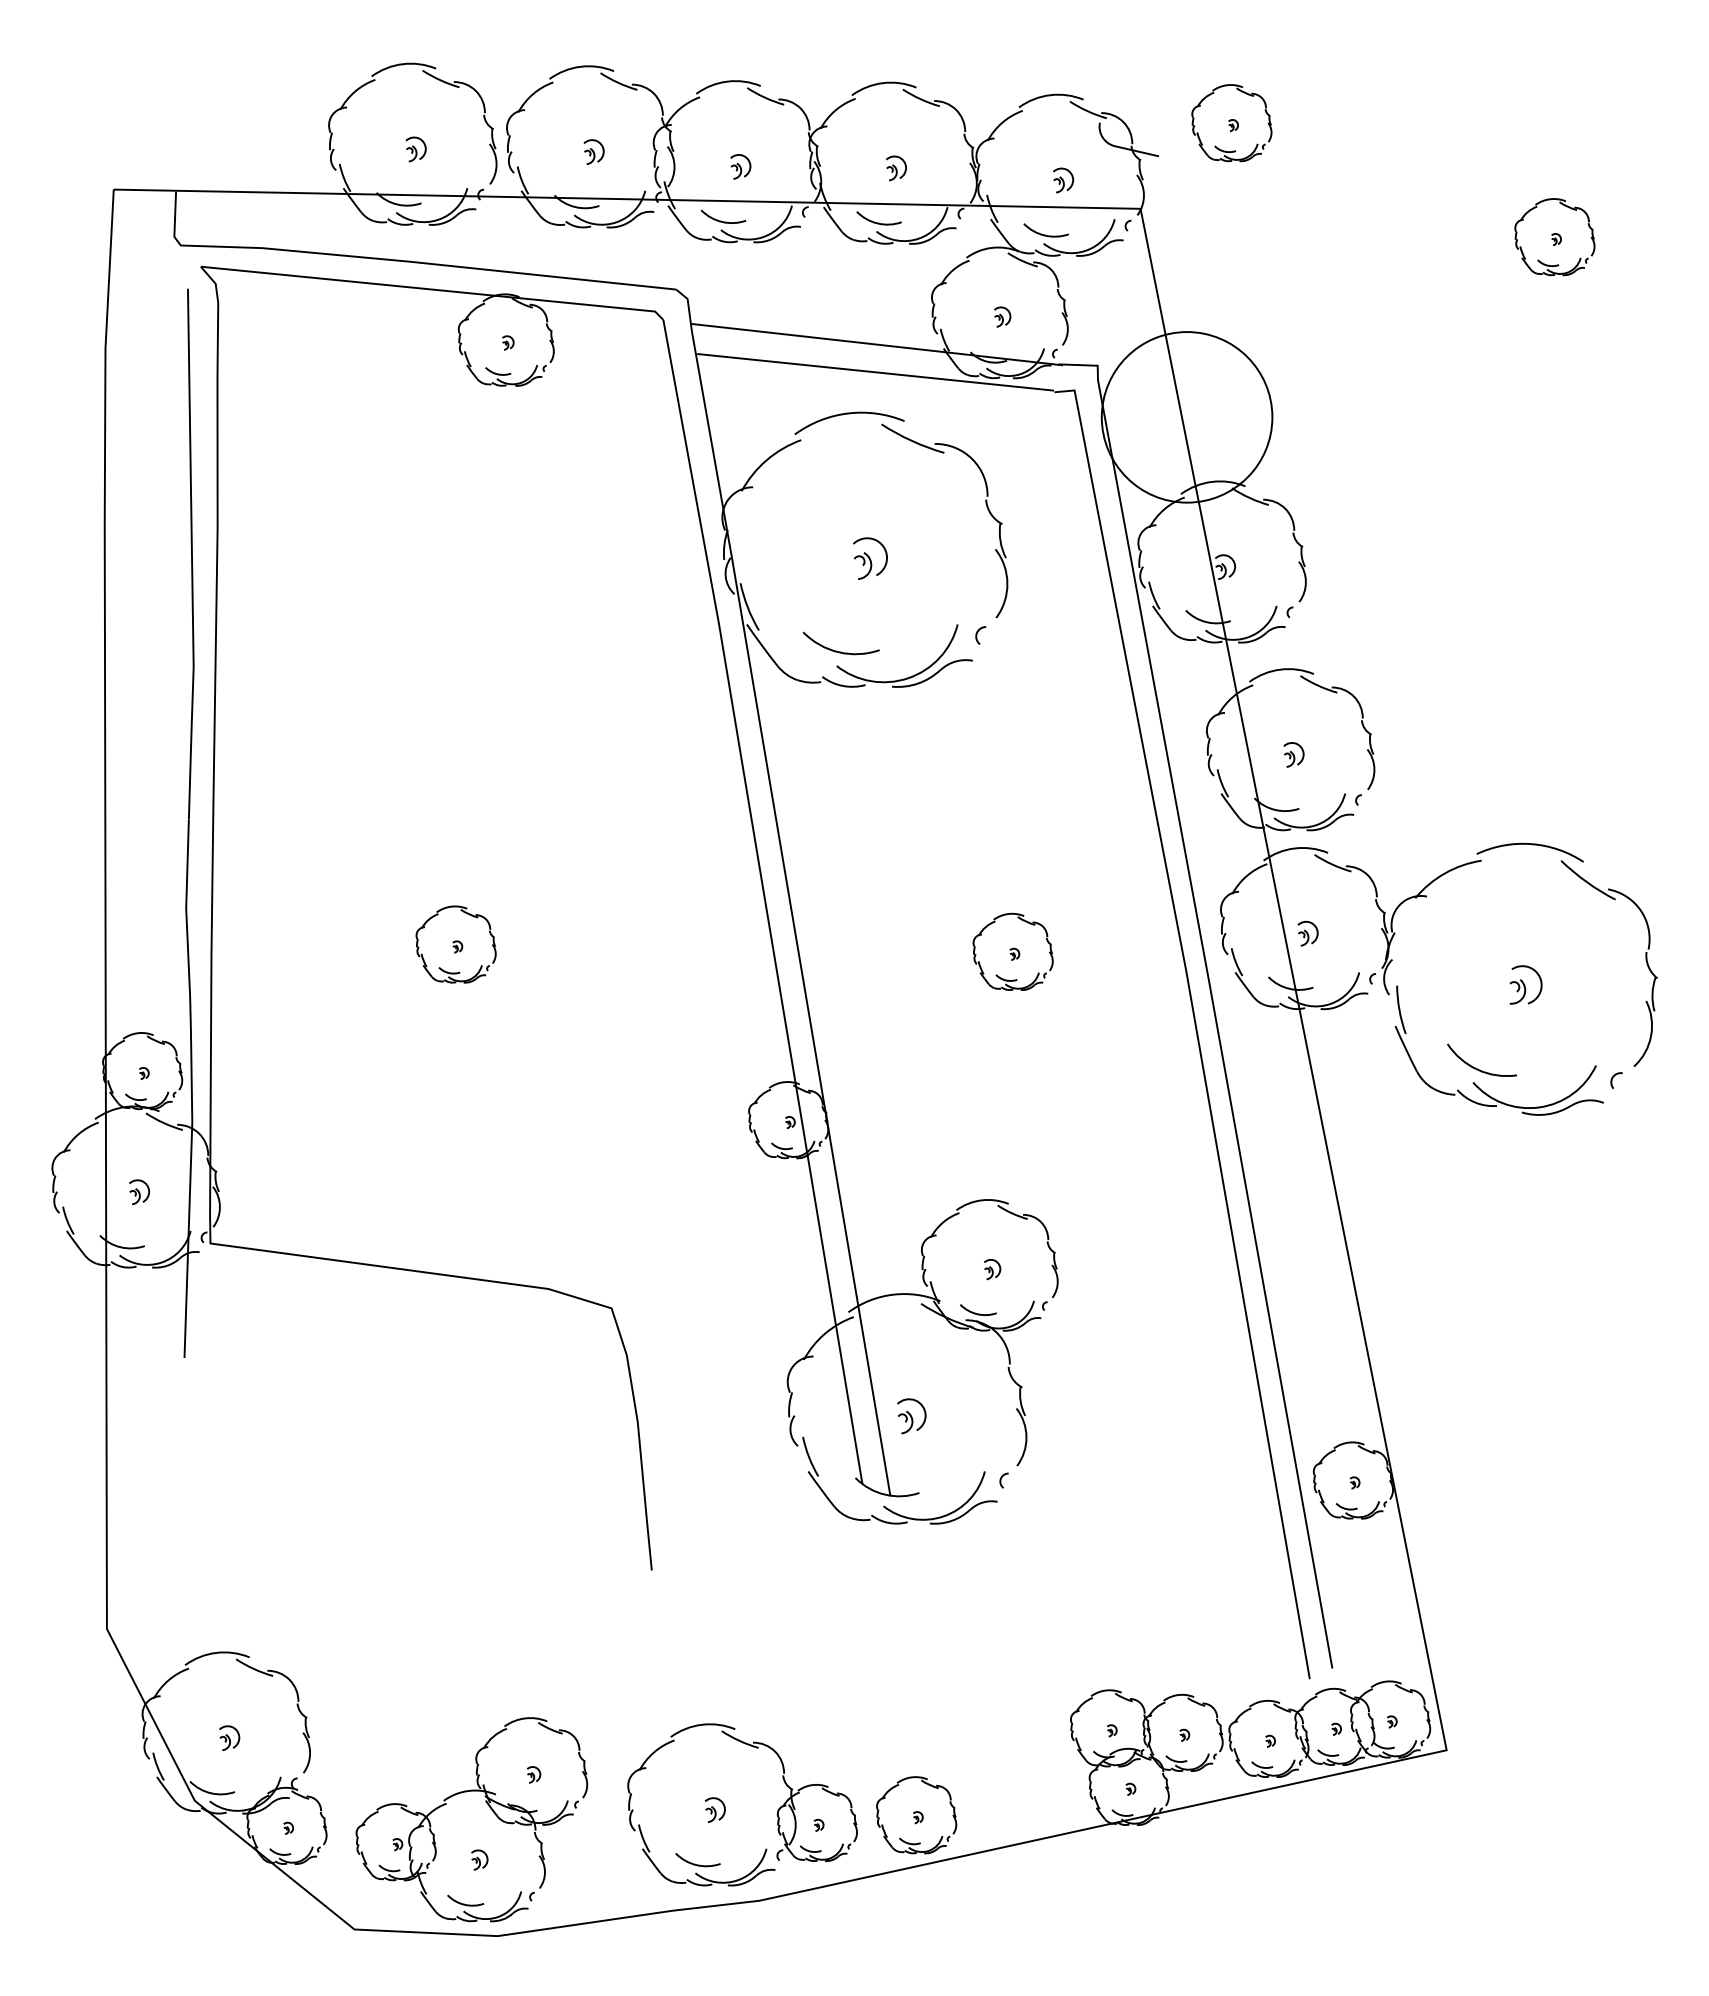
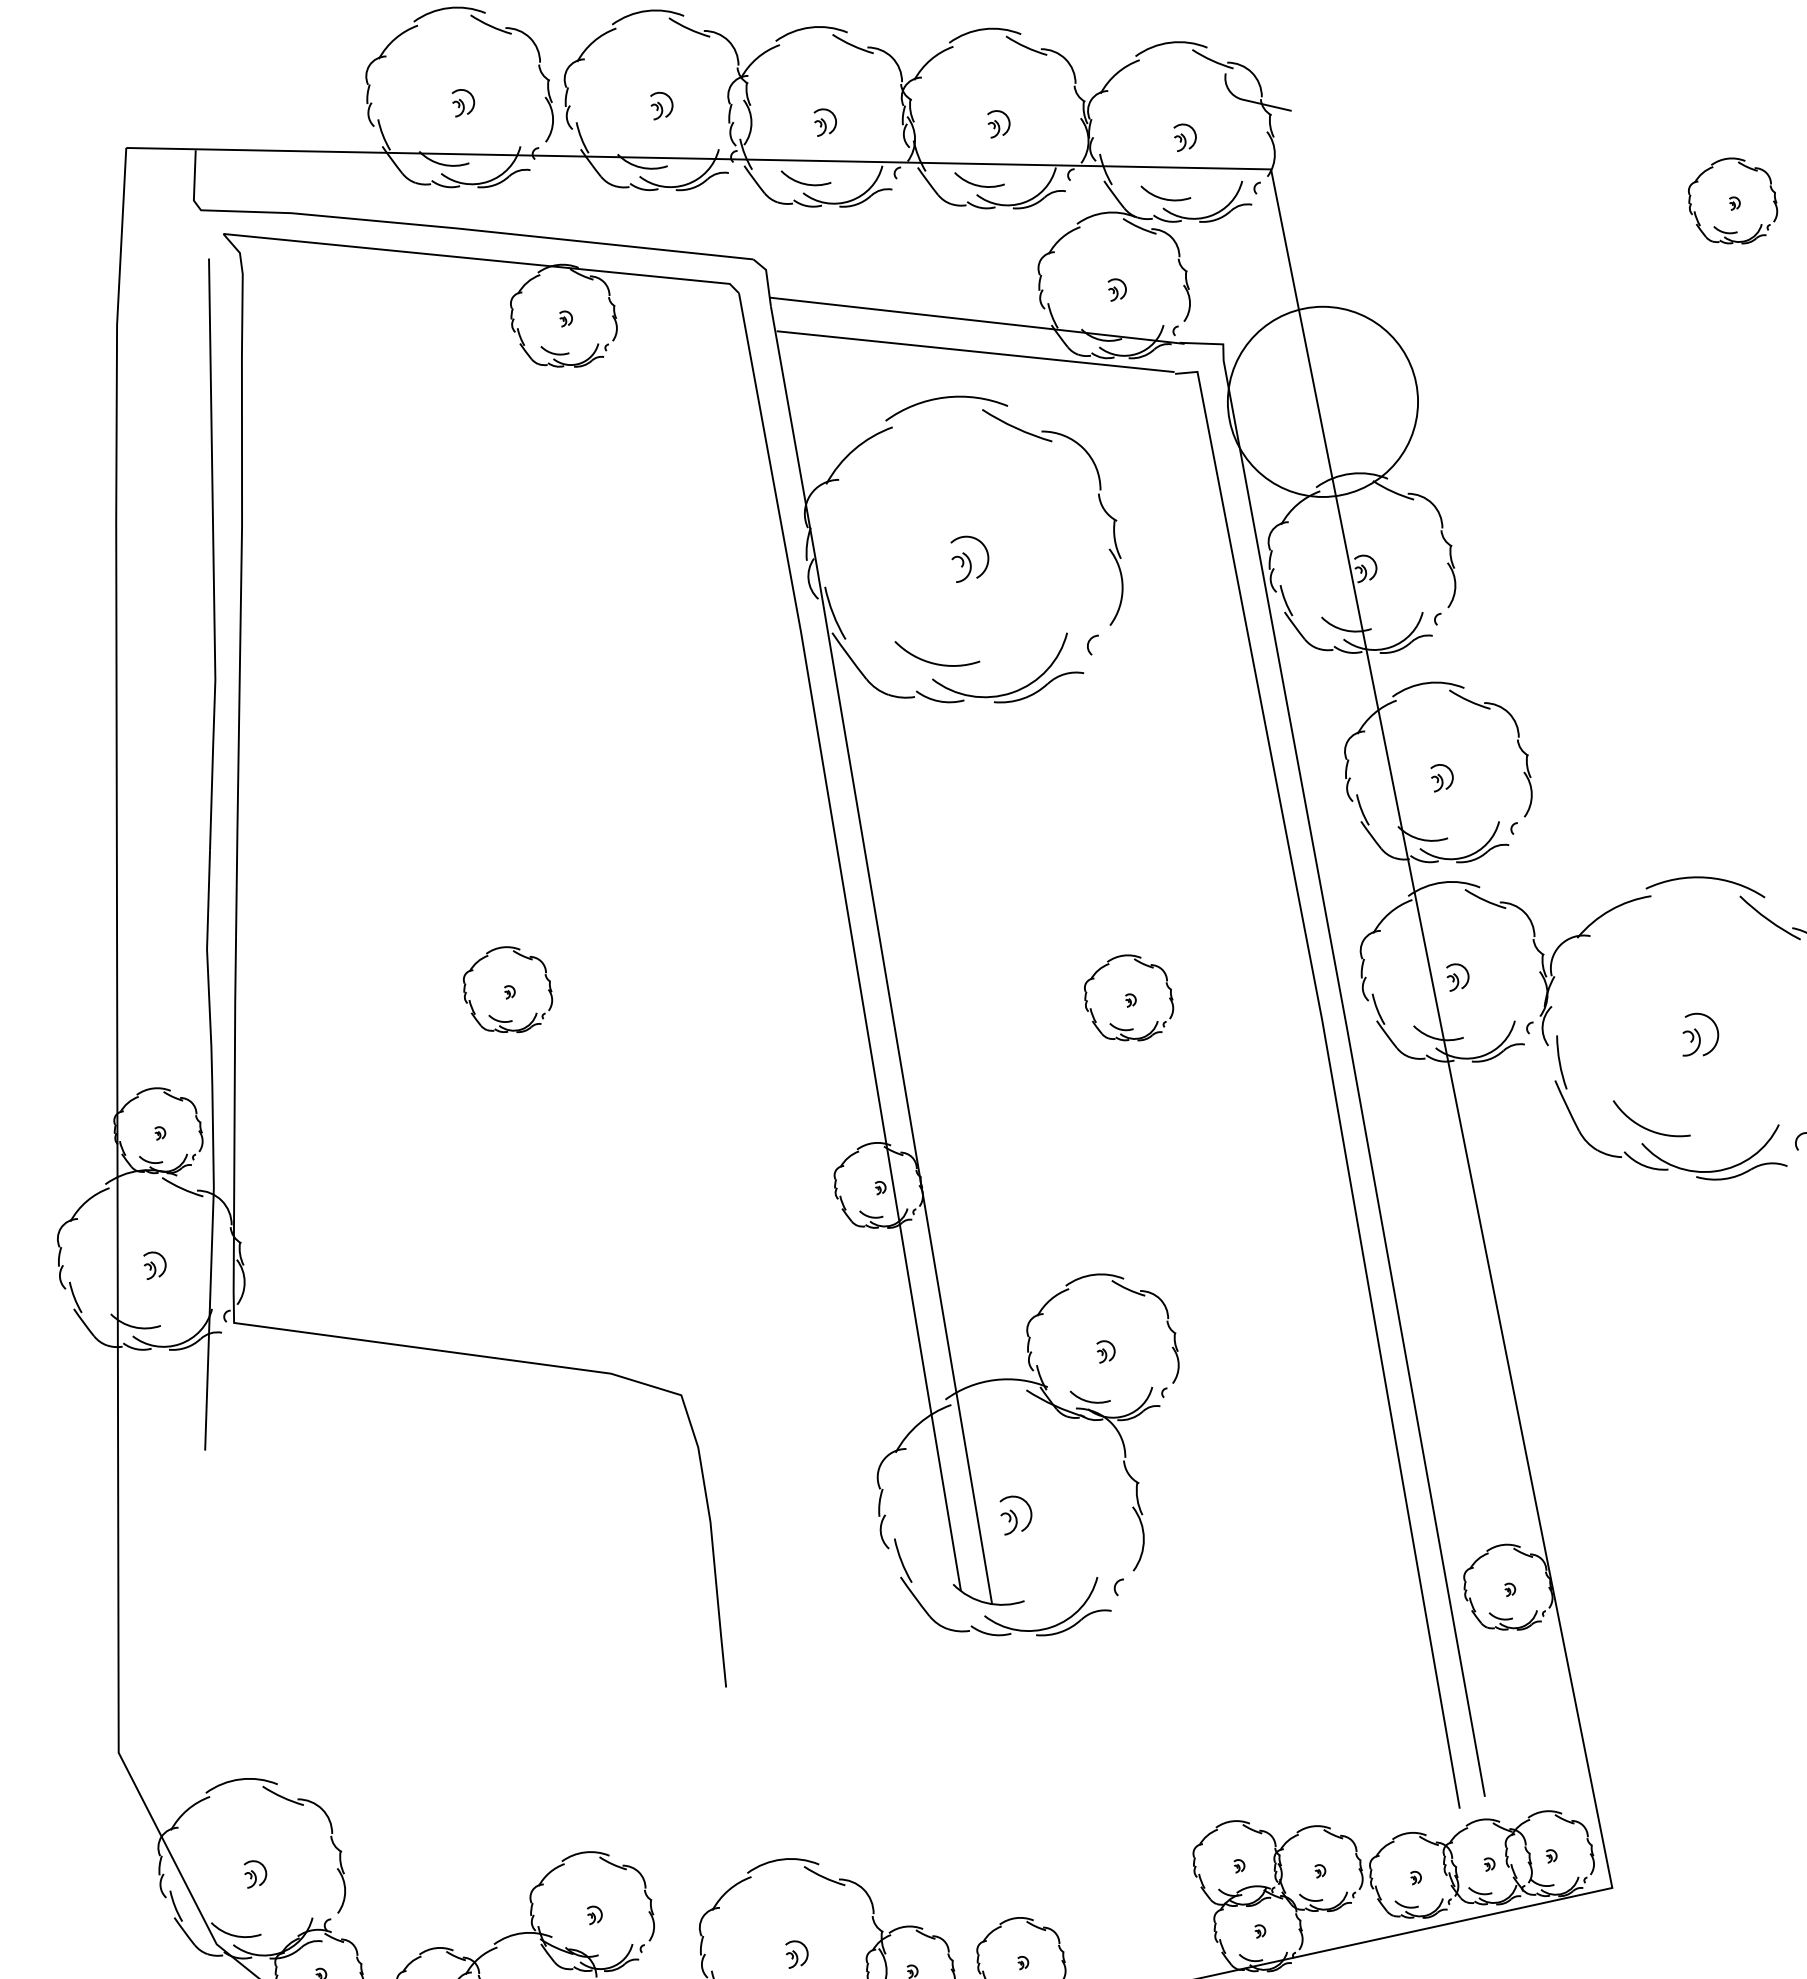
part: (1231, 123) -> (1372, 74), removed

